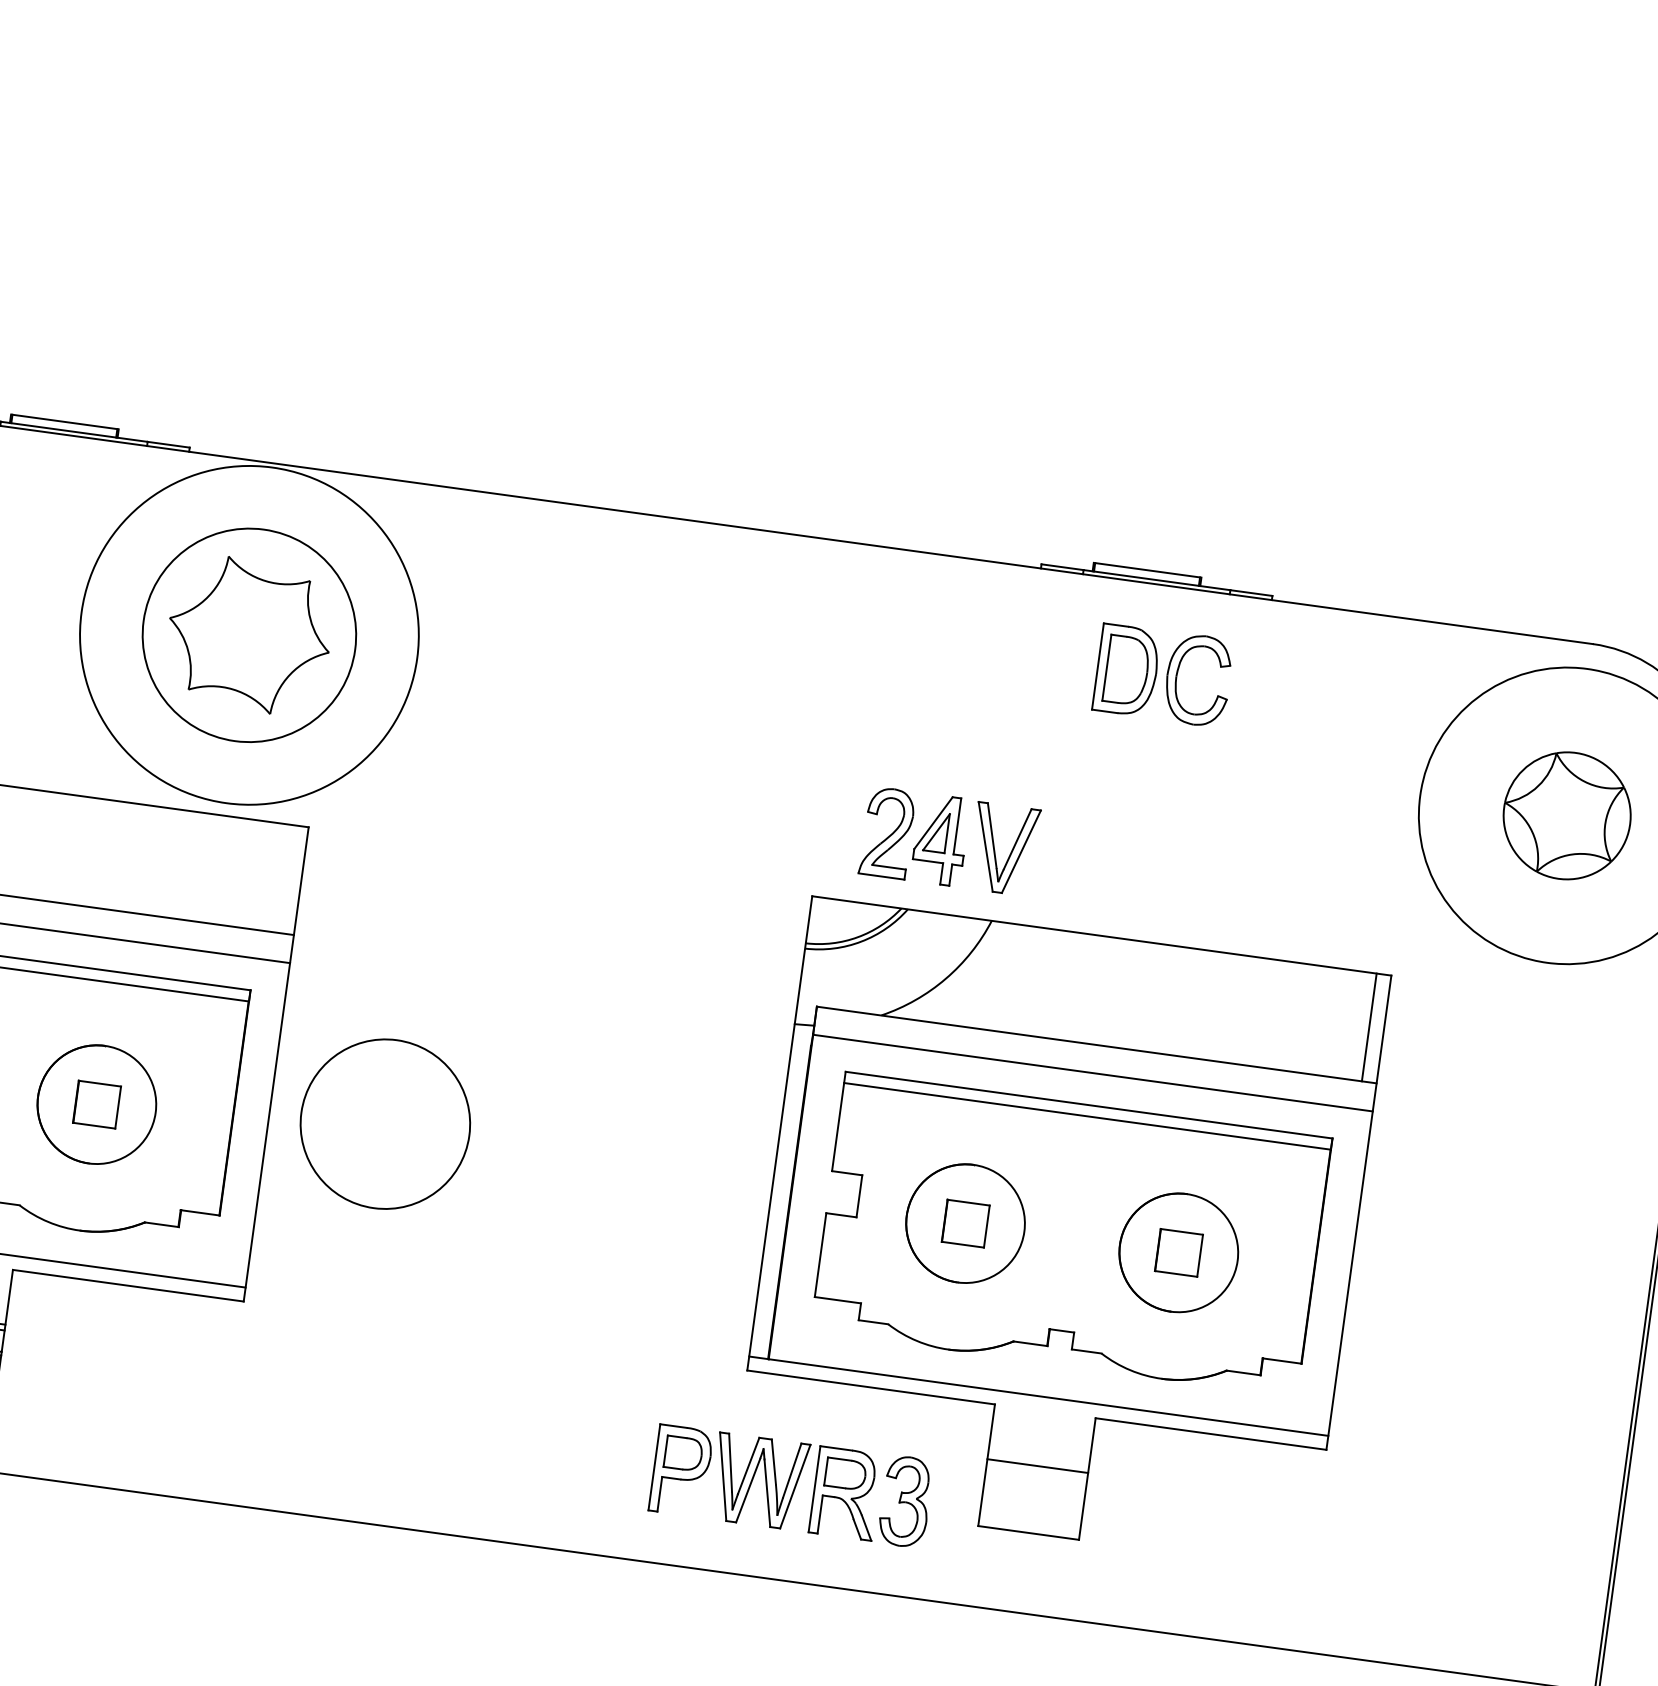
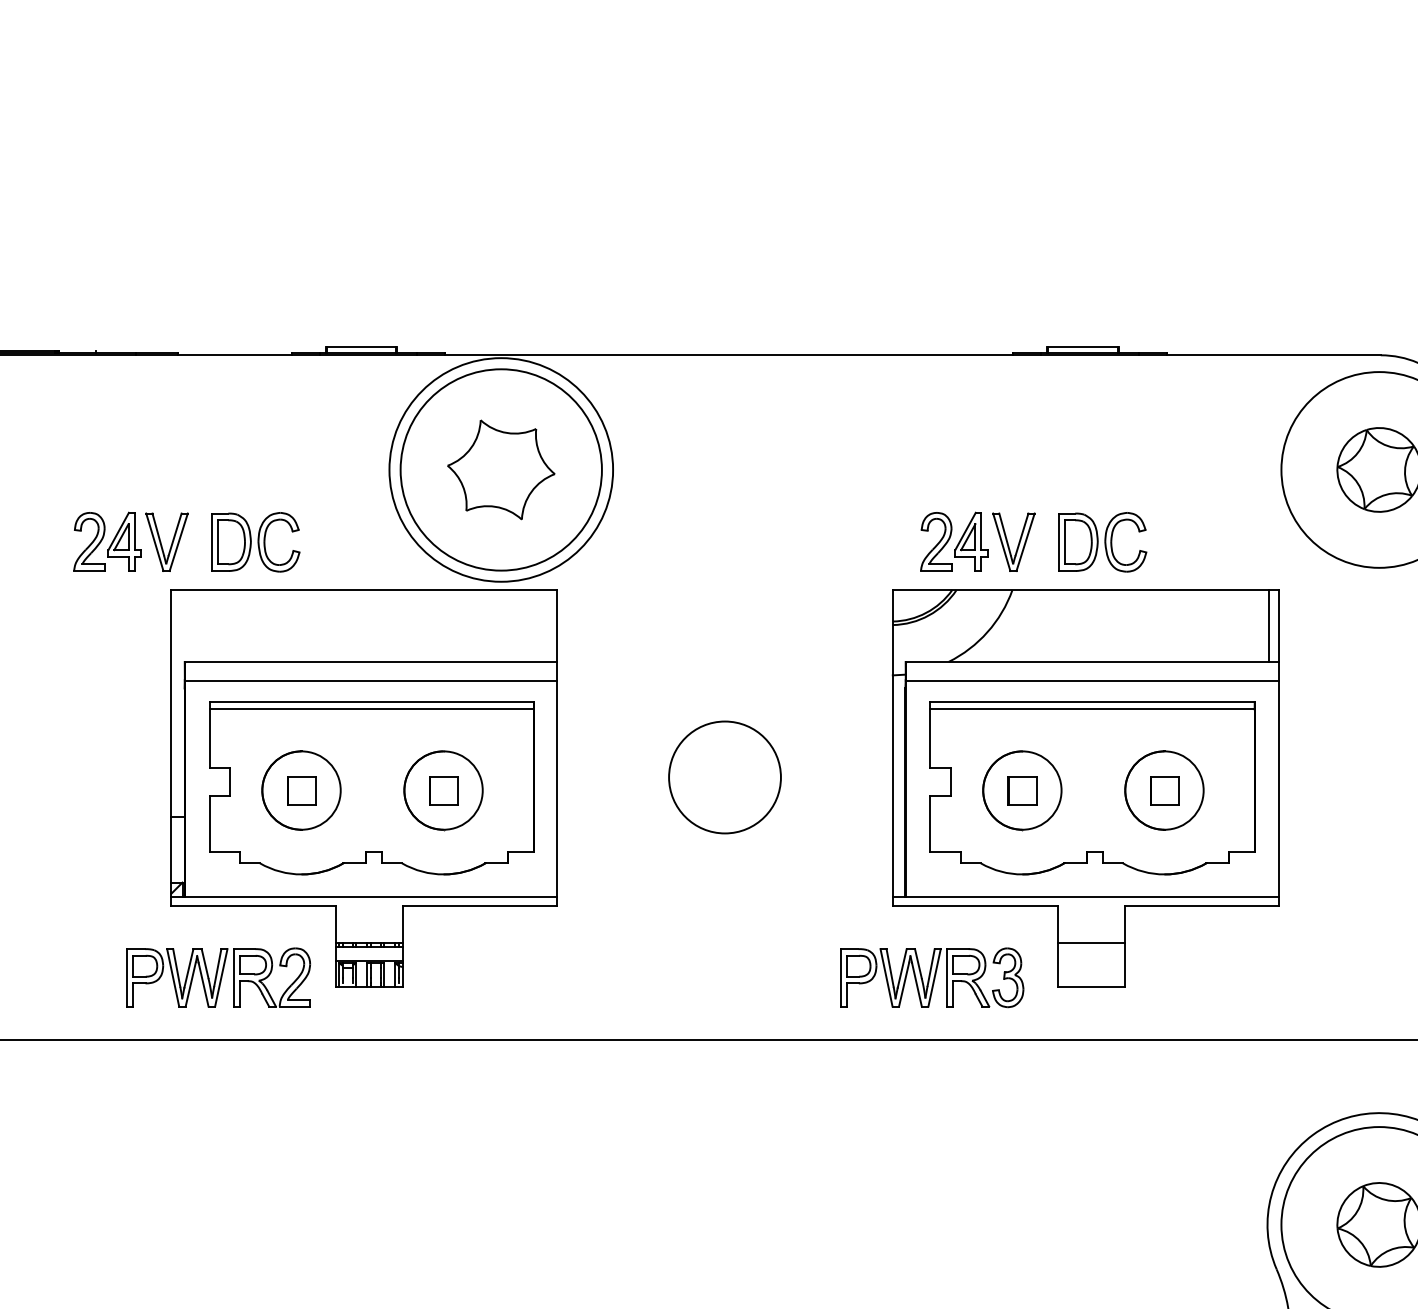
circle: (248, 634) -> (500, 469), size x1.43
part: (1163, 675) -> (1102, 542), moved
circle: (384, 1124) -> (724, 777), moved

